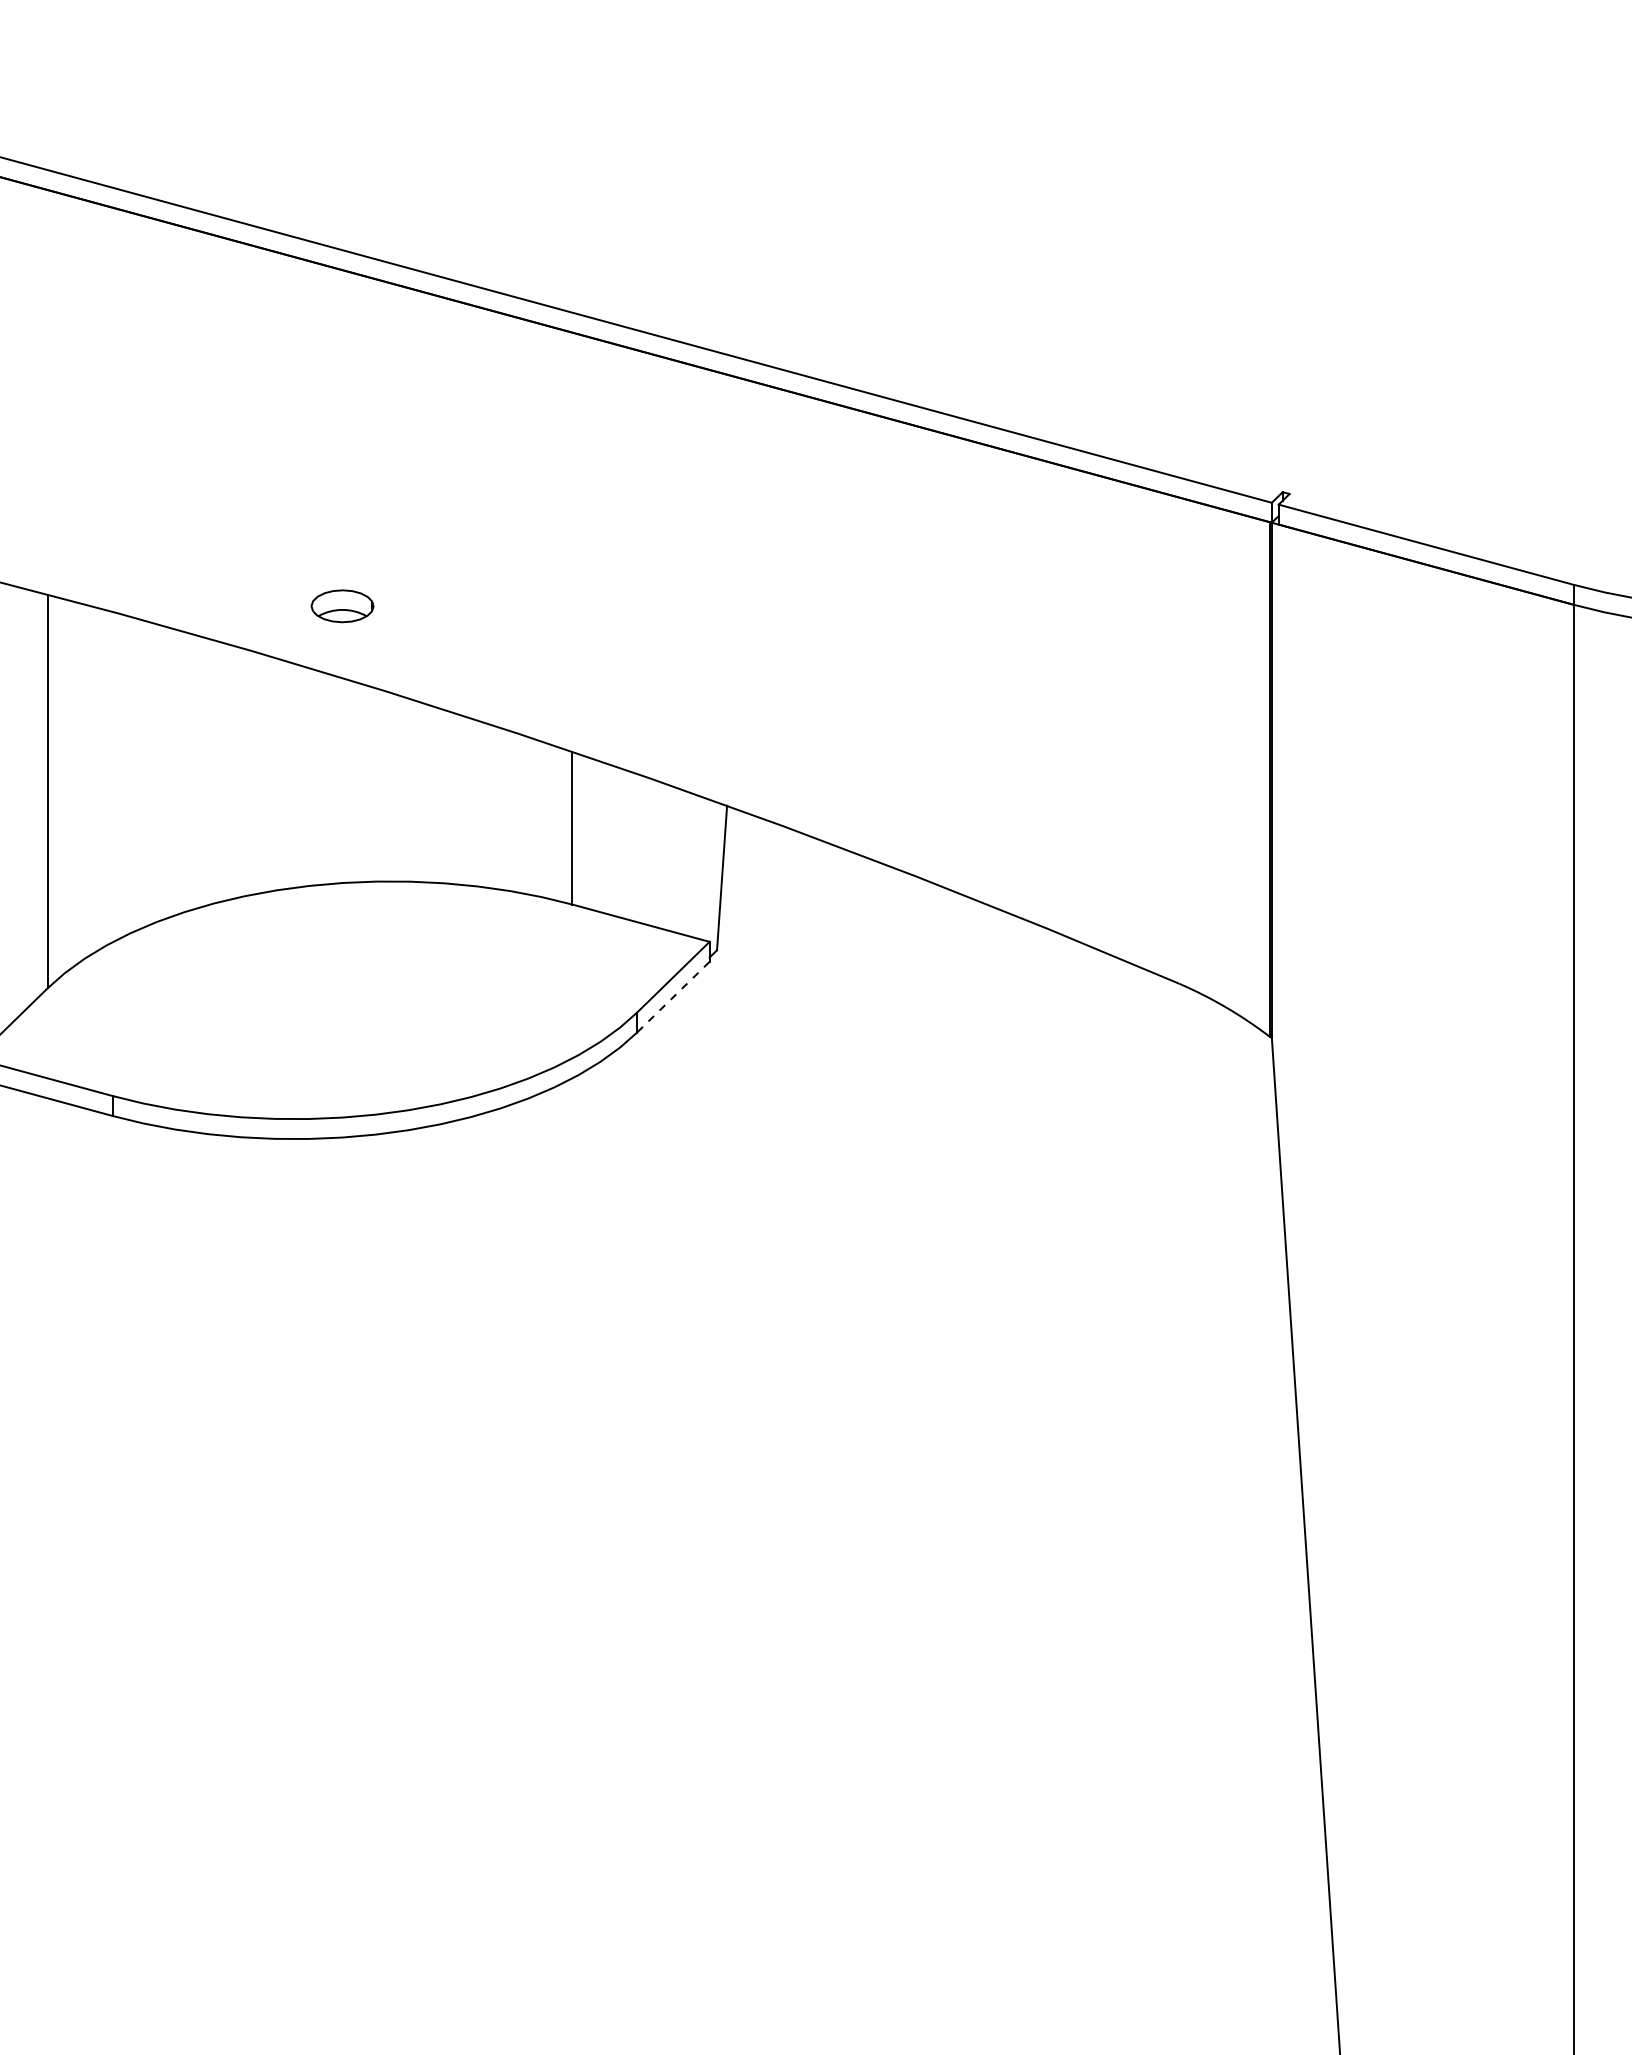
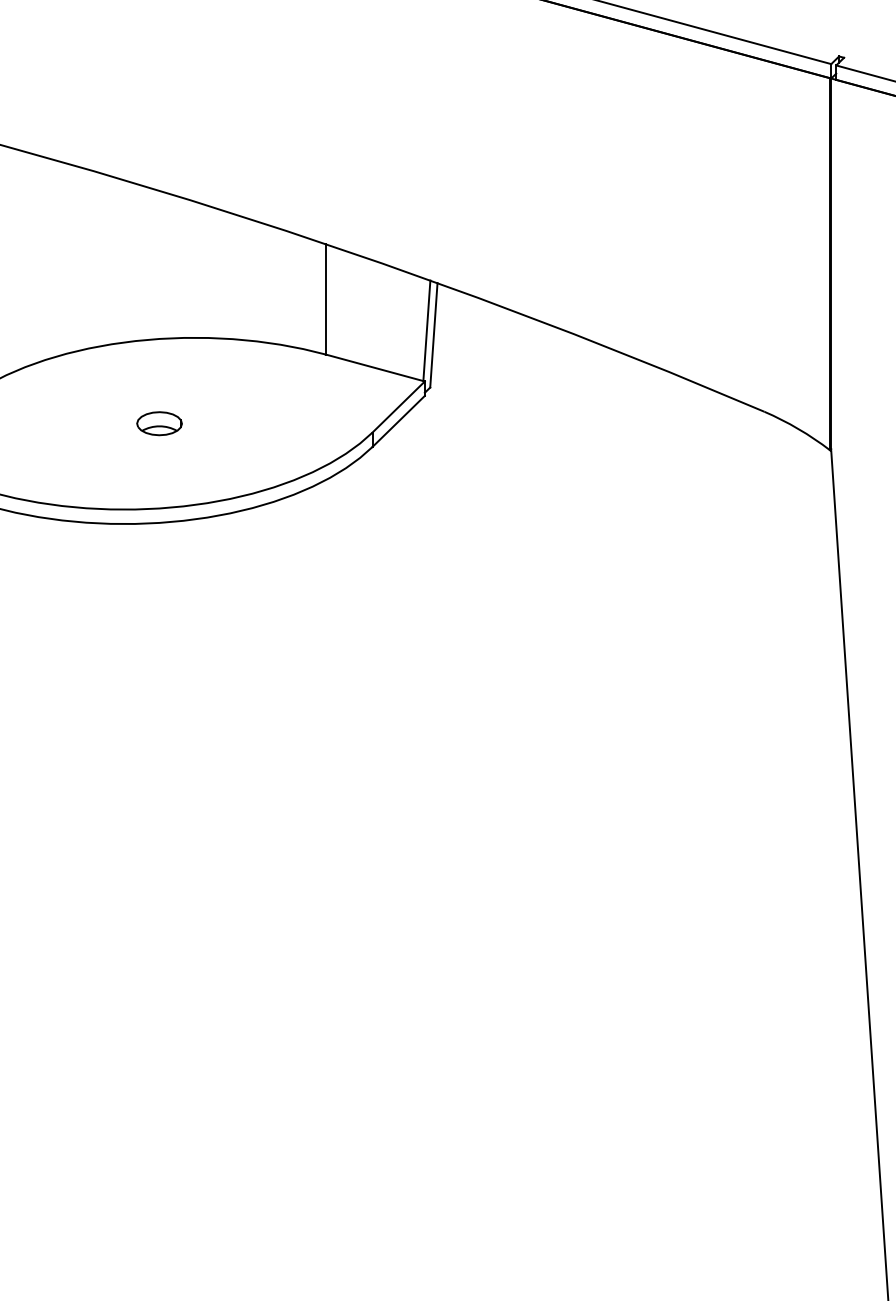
part: (342, 606) -> (159, 423), moved
line: (712, 871) -> (426, 330), added
line: (673, 997) -> (398, 421), dashed -> solid

